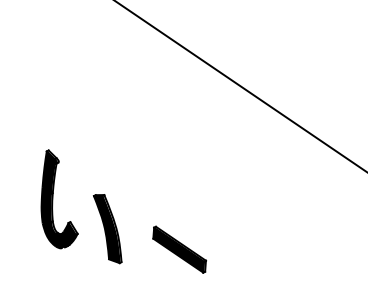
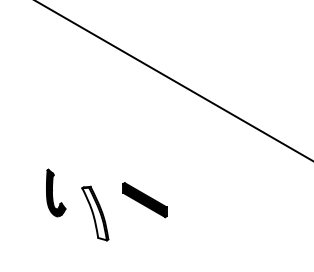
part: (60, 198) -> (55, 192), size x0.6
fill: (106, 228) -> (94, 213), removed
part: (178, 250) -> (144, 200), moved

